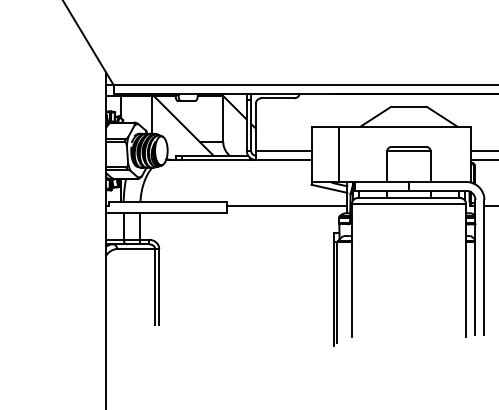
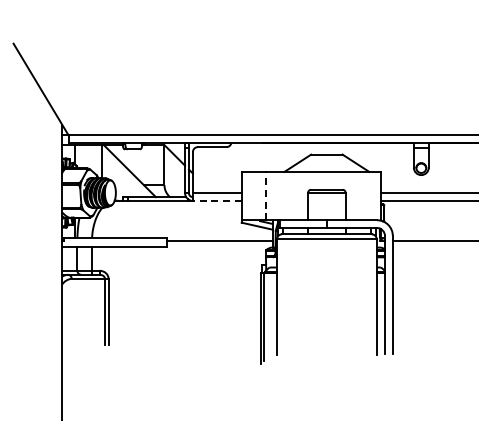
line: (338, 153) -> (265, 195), solid -> dashed
line: (282, 159) -> (216, 200), solid -> dashed

